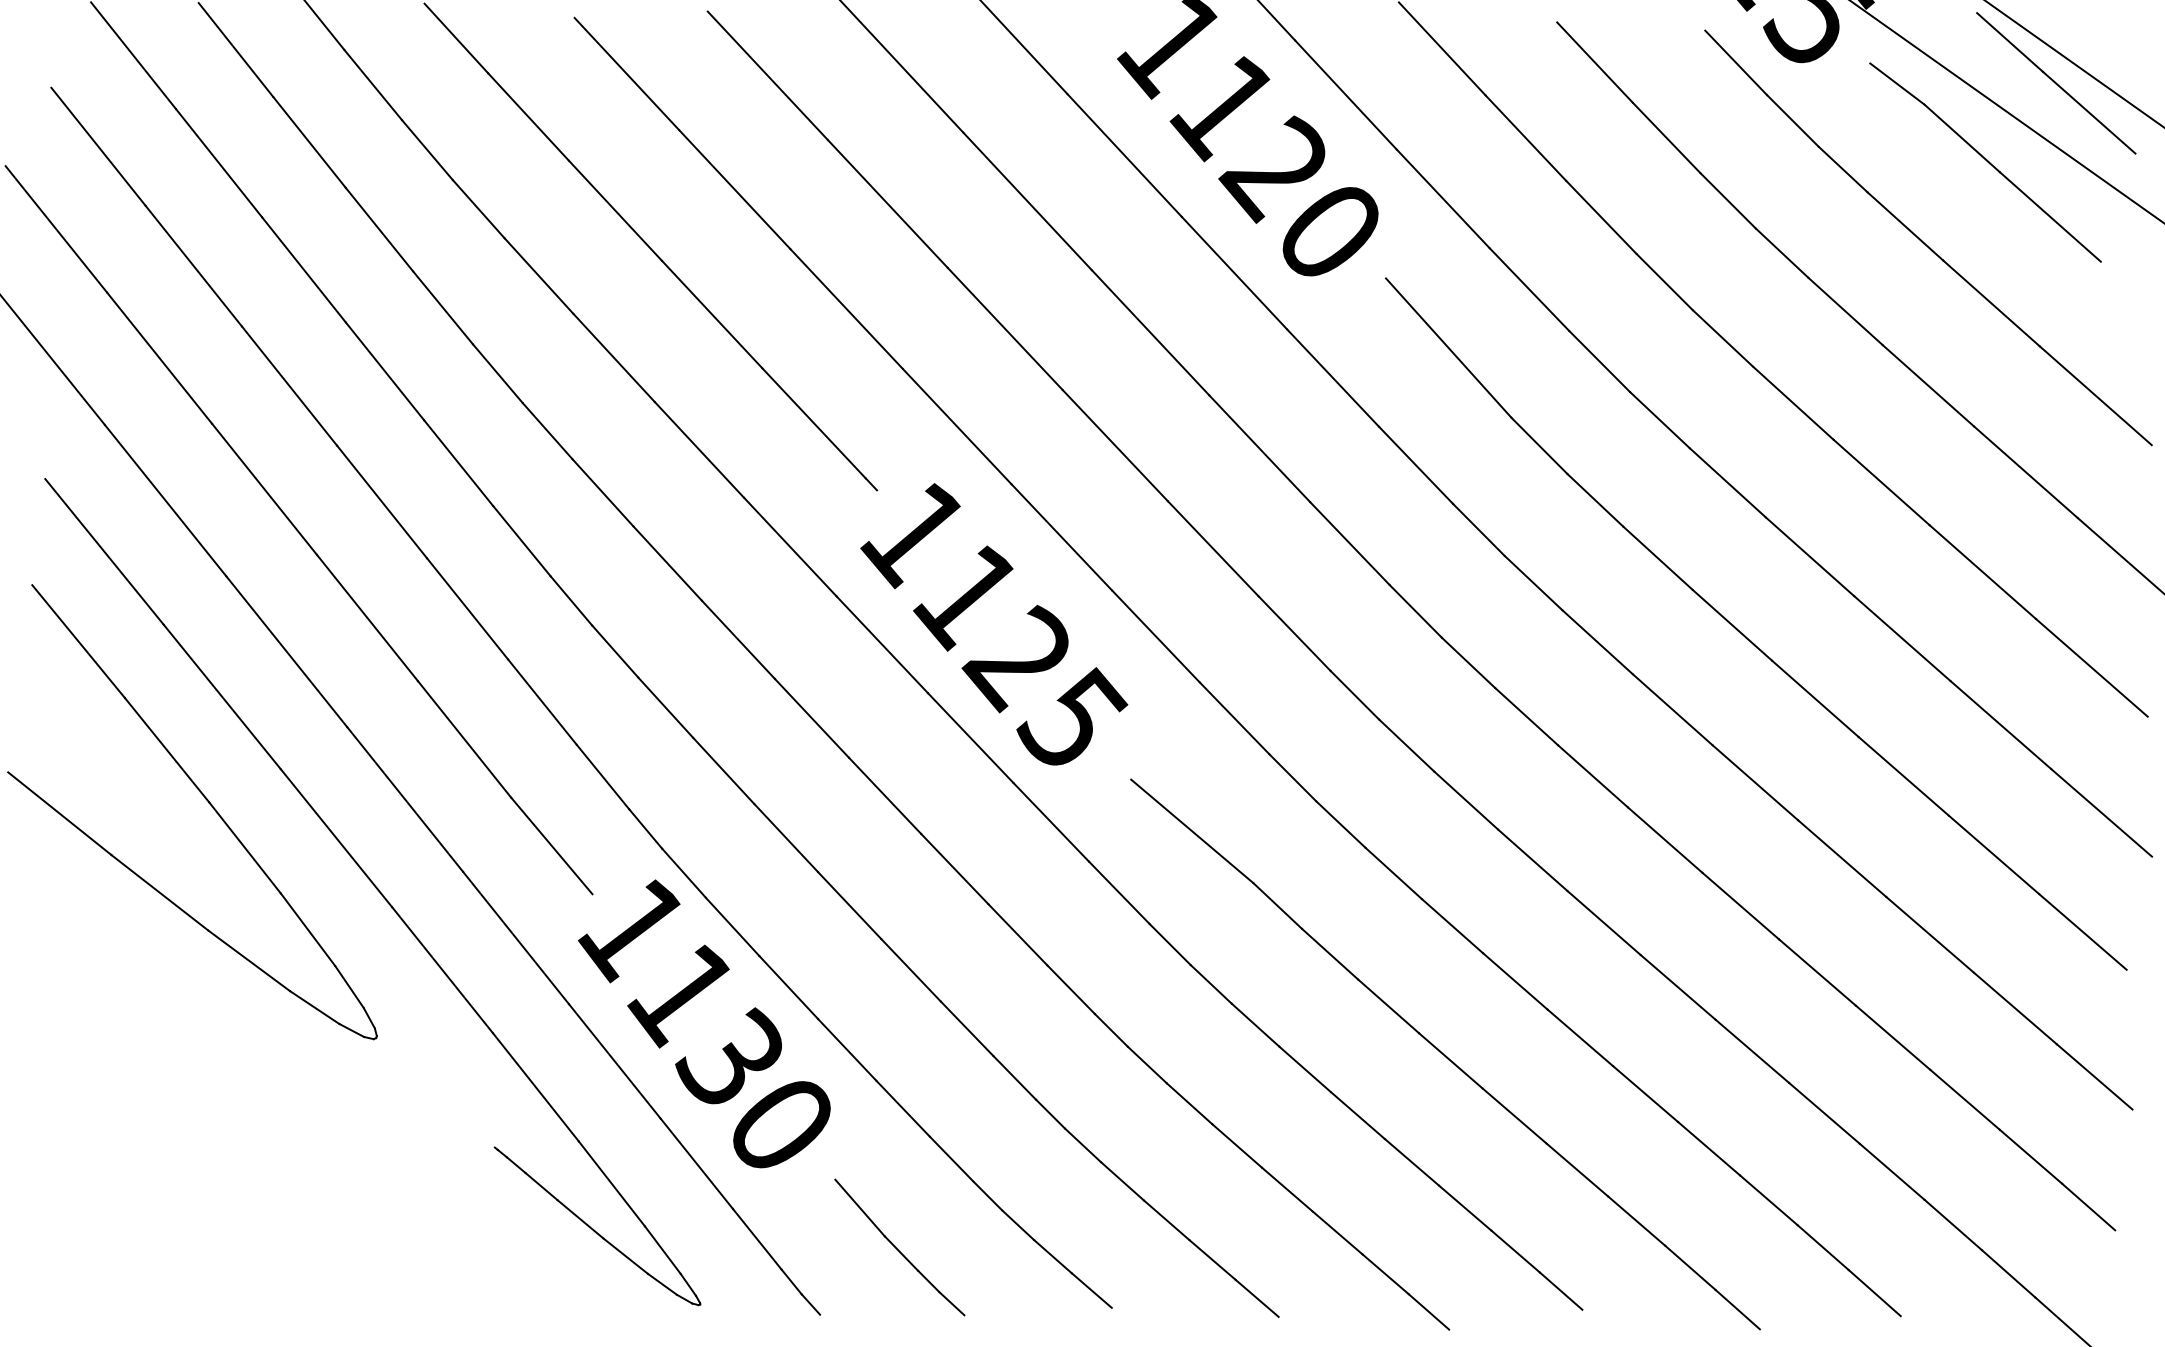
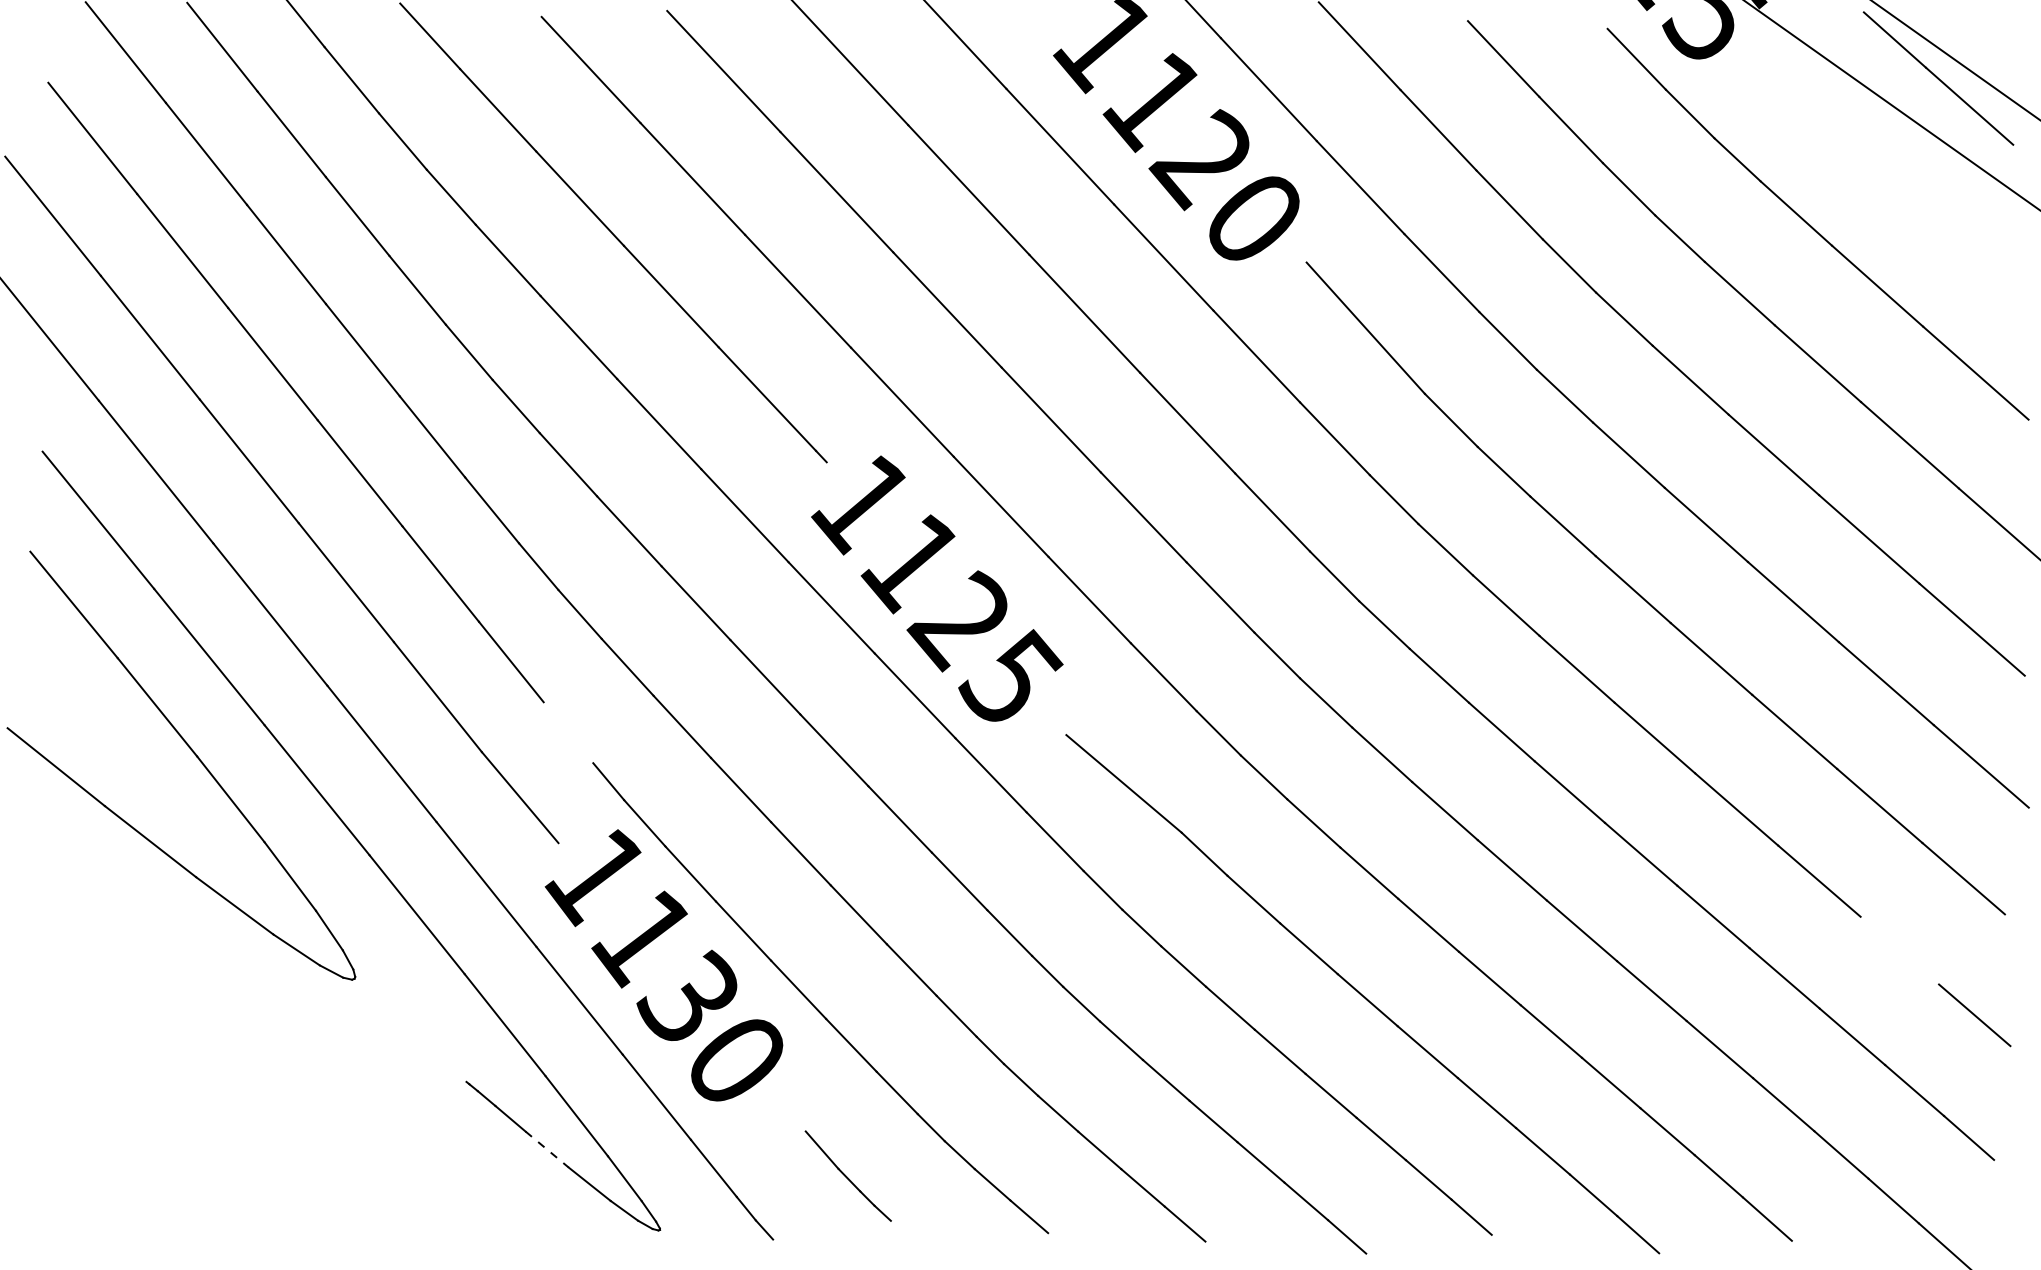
part: (1985, 162) -> (1871, 153), removed
line: (602, 776) -> (567, 732), removed
line: (2014, 1008) -> (1899, 950), removed
line: (580, 1219) -> (547, 1149), solid -> dashed
part: (899, 1247) -> (847, 1176), size x0.7

